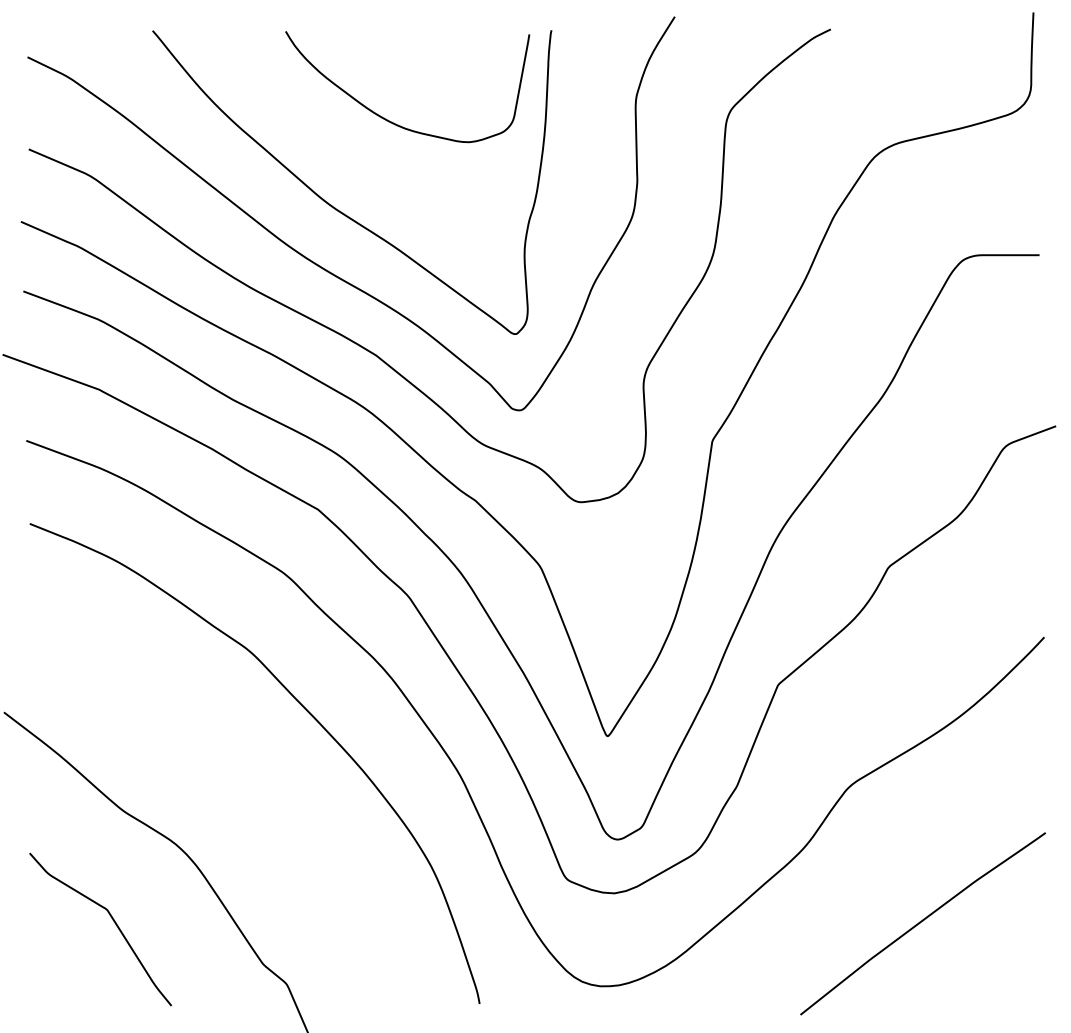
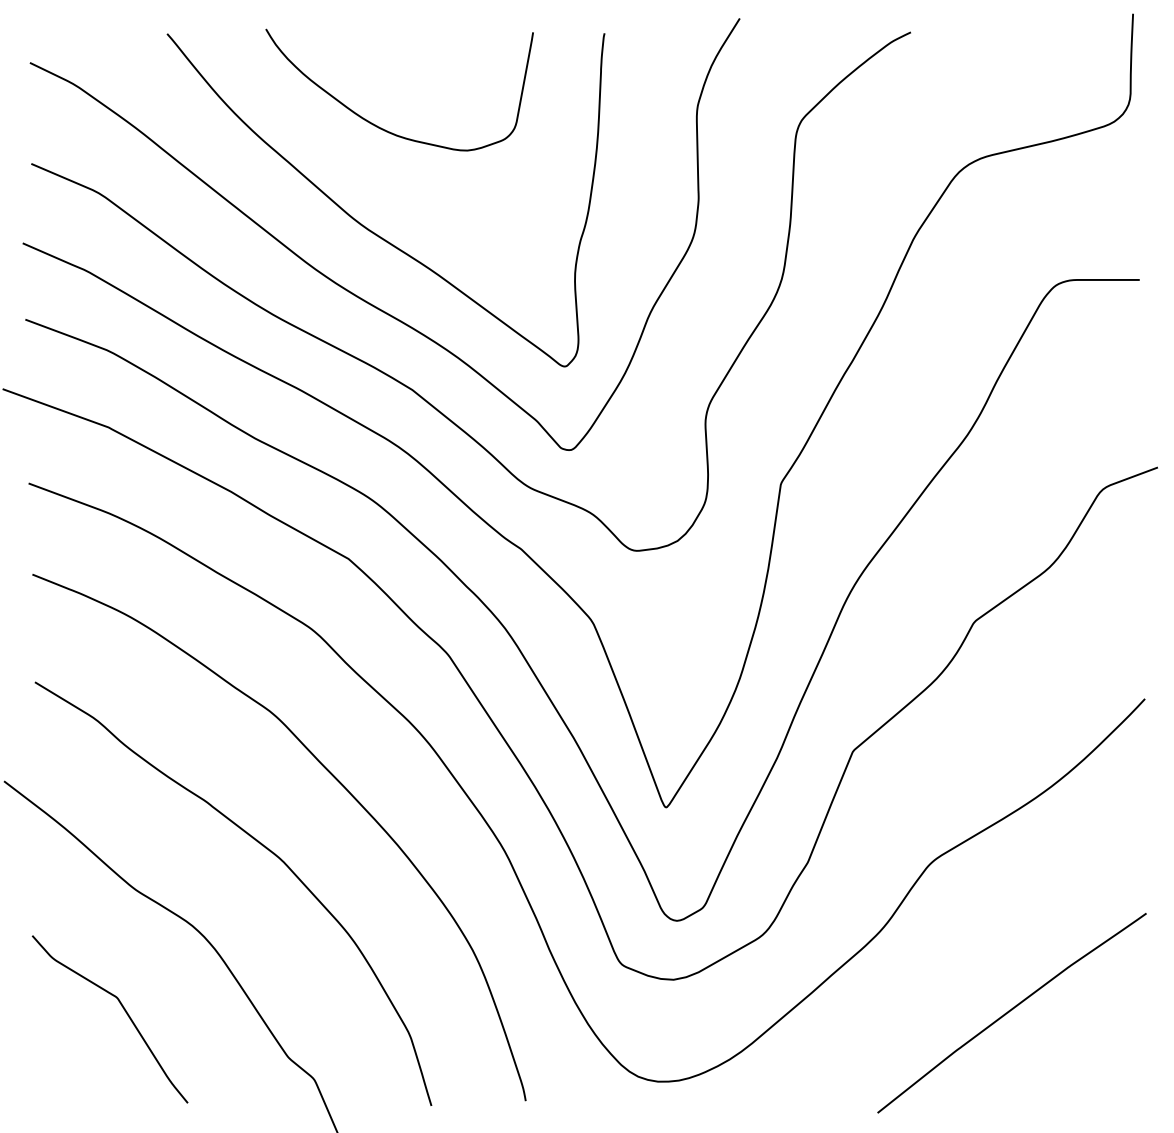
curve: (386, 118) -> (376, 124), moved
curve: (245, 776) -> (268, 851), added

